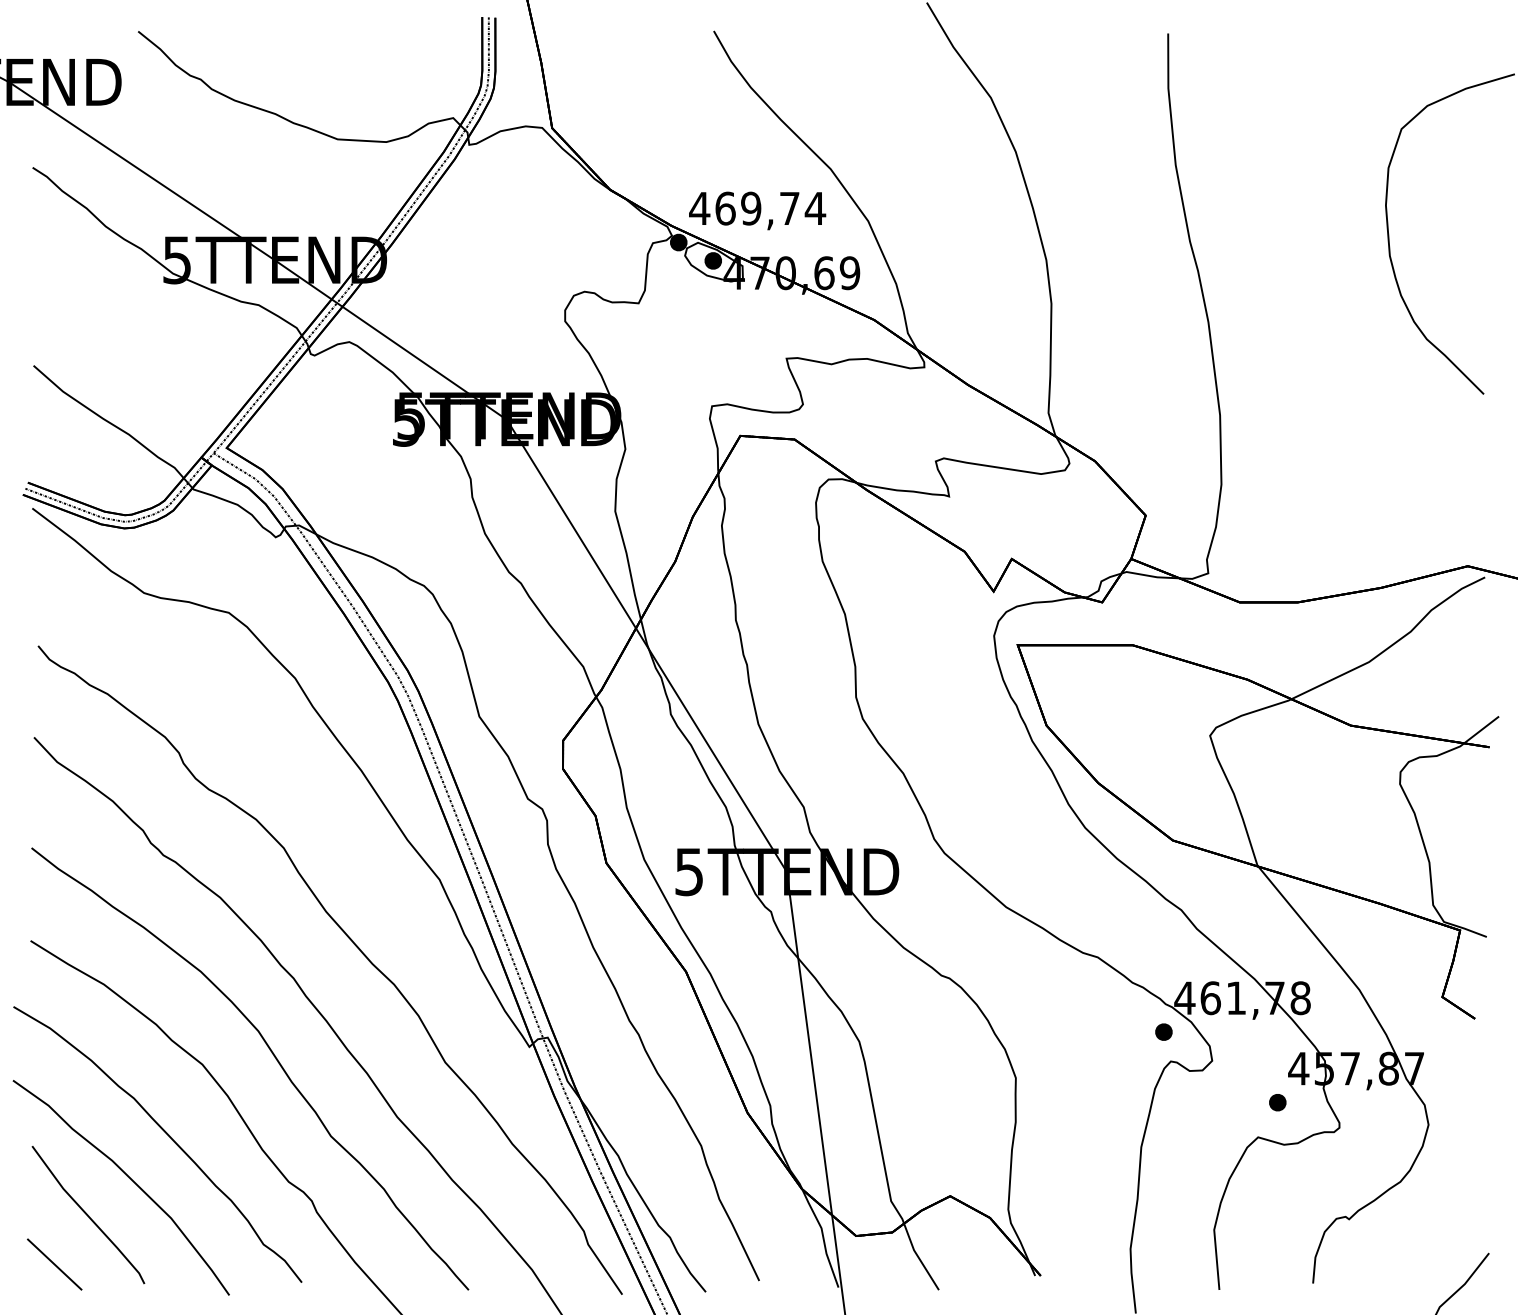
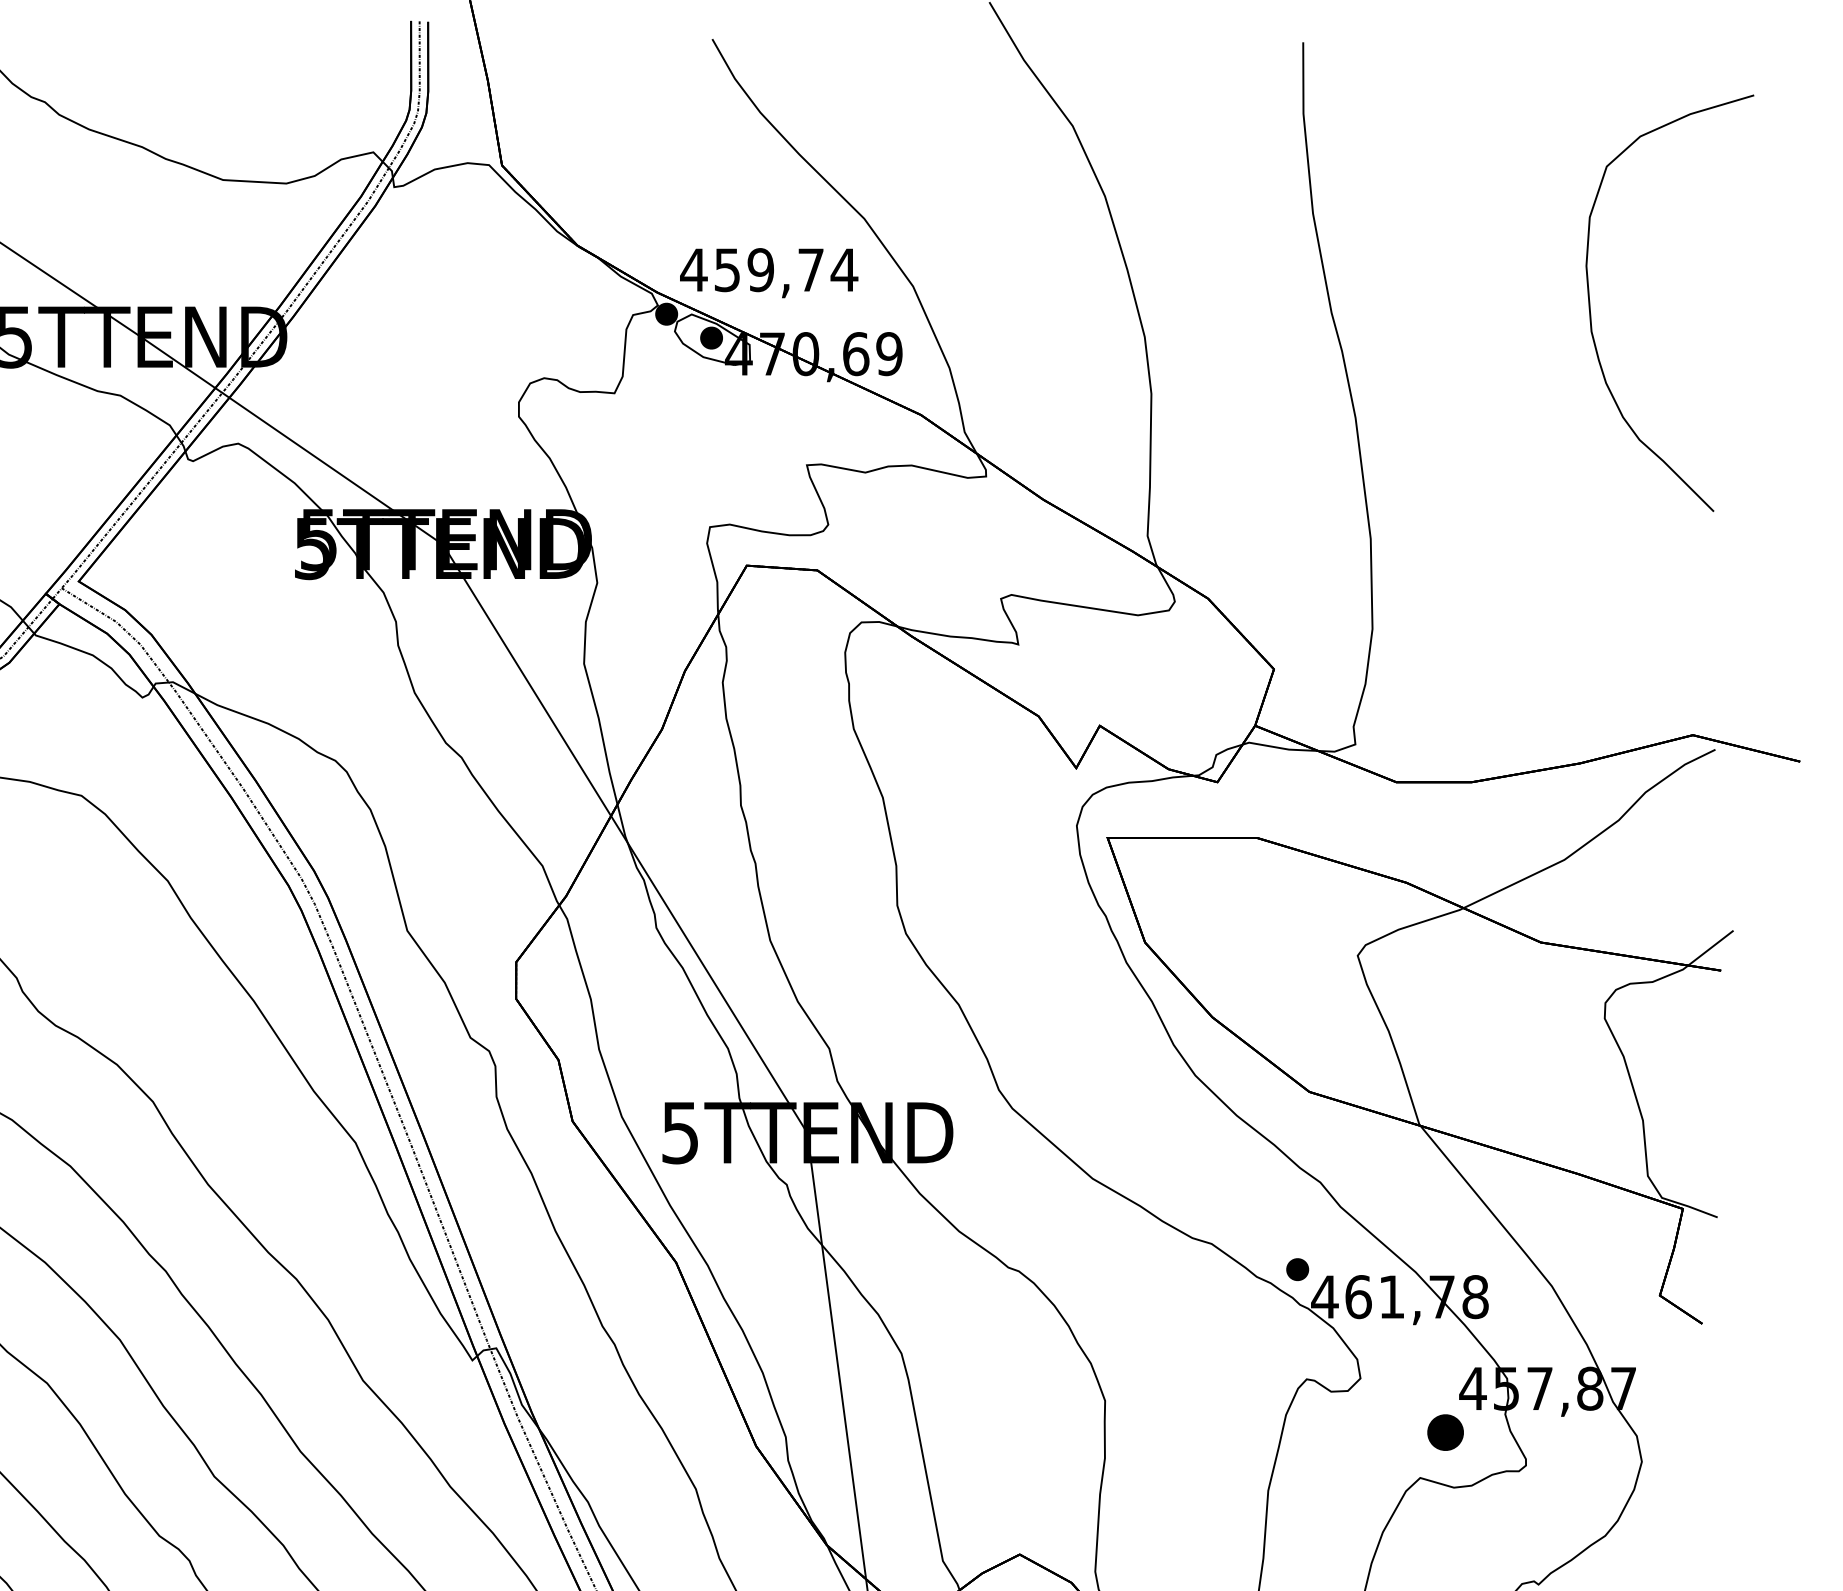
text: (725, 208) -> (727, 269), 469,74 -> 459,74
part: (1163, 1031) -> (1297, 1268), moved
part: (1277, 1102) -> (1445, 1432), size x1.6

